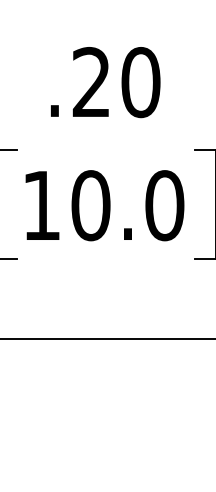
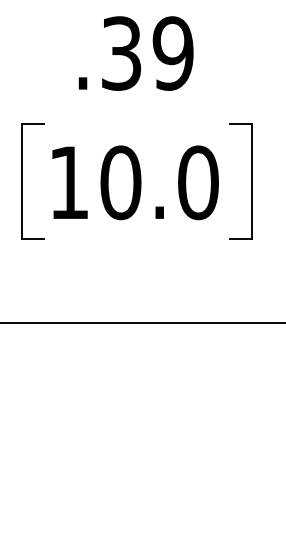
text: (116, 82) -> (147, 53), .20 -> .39

